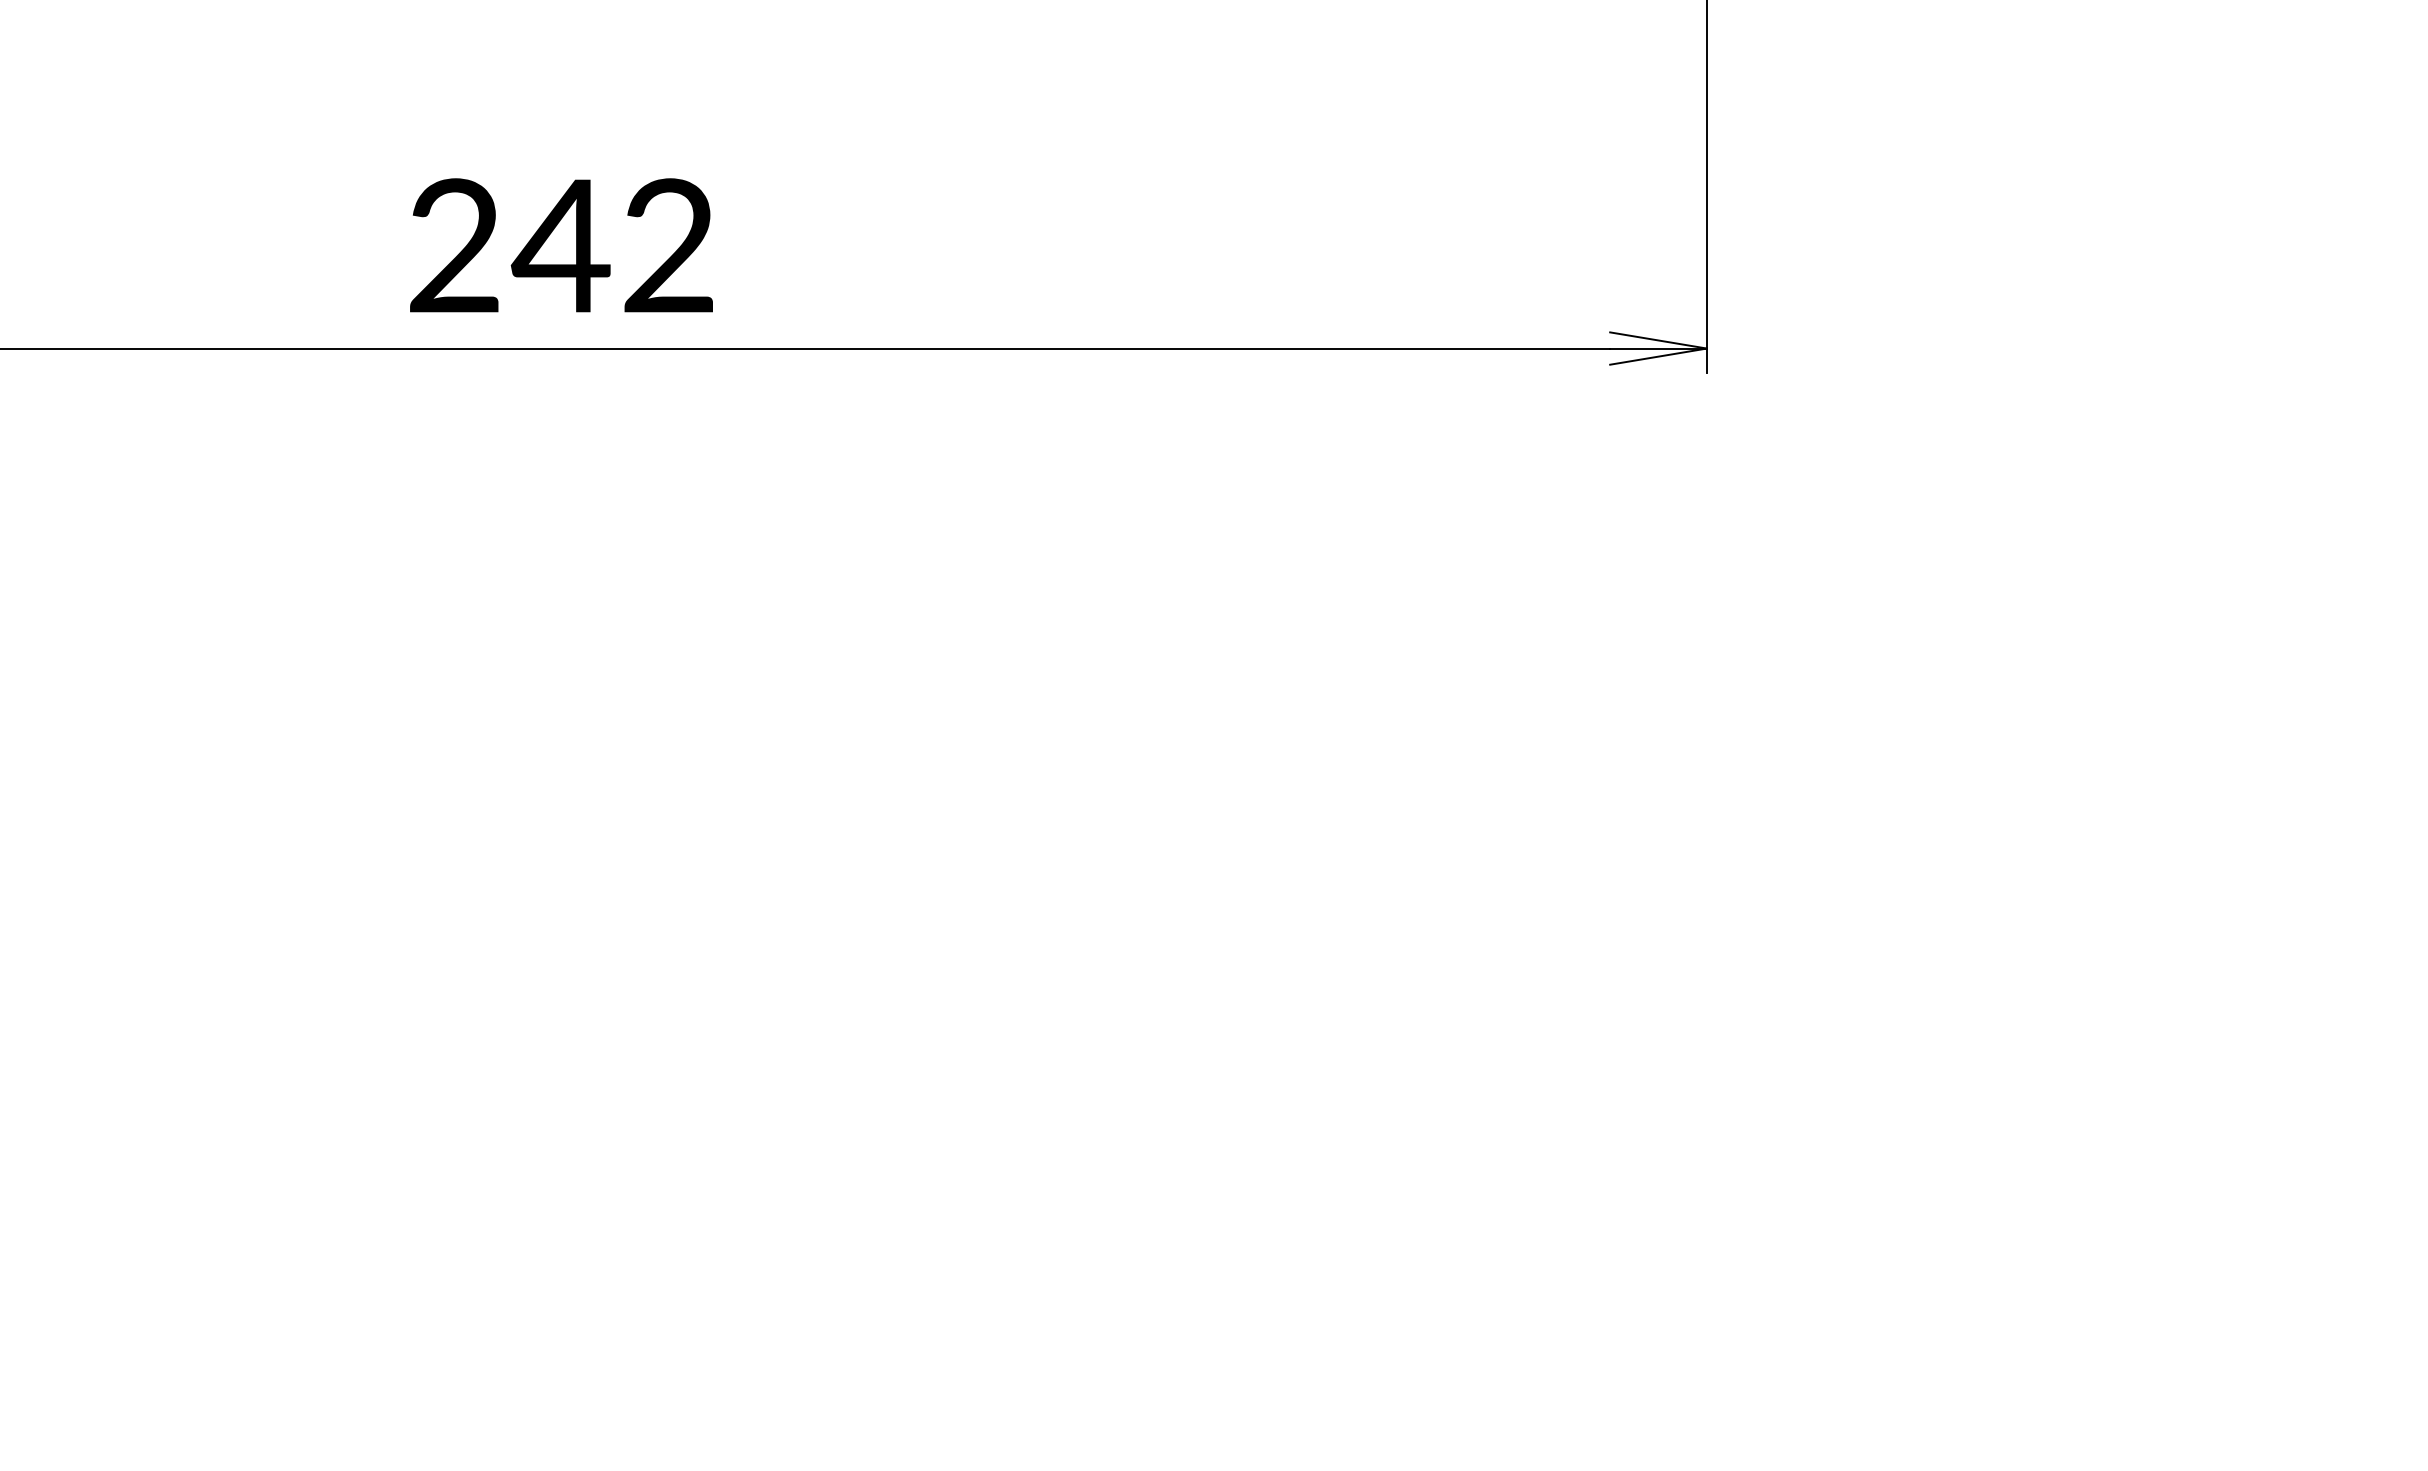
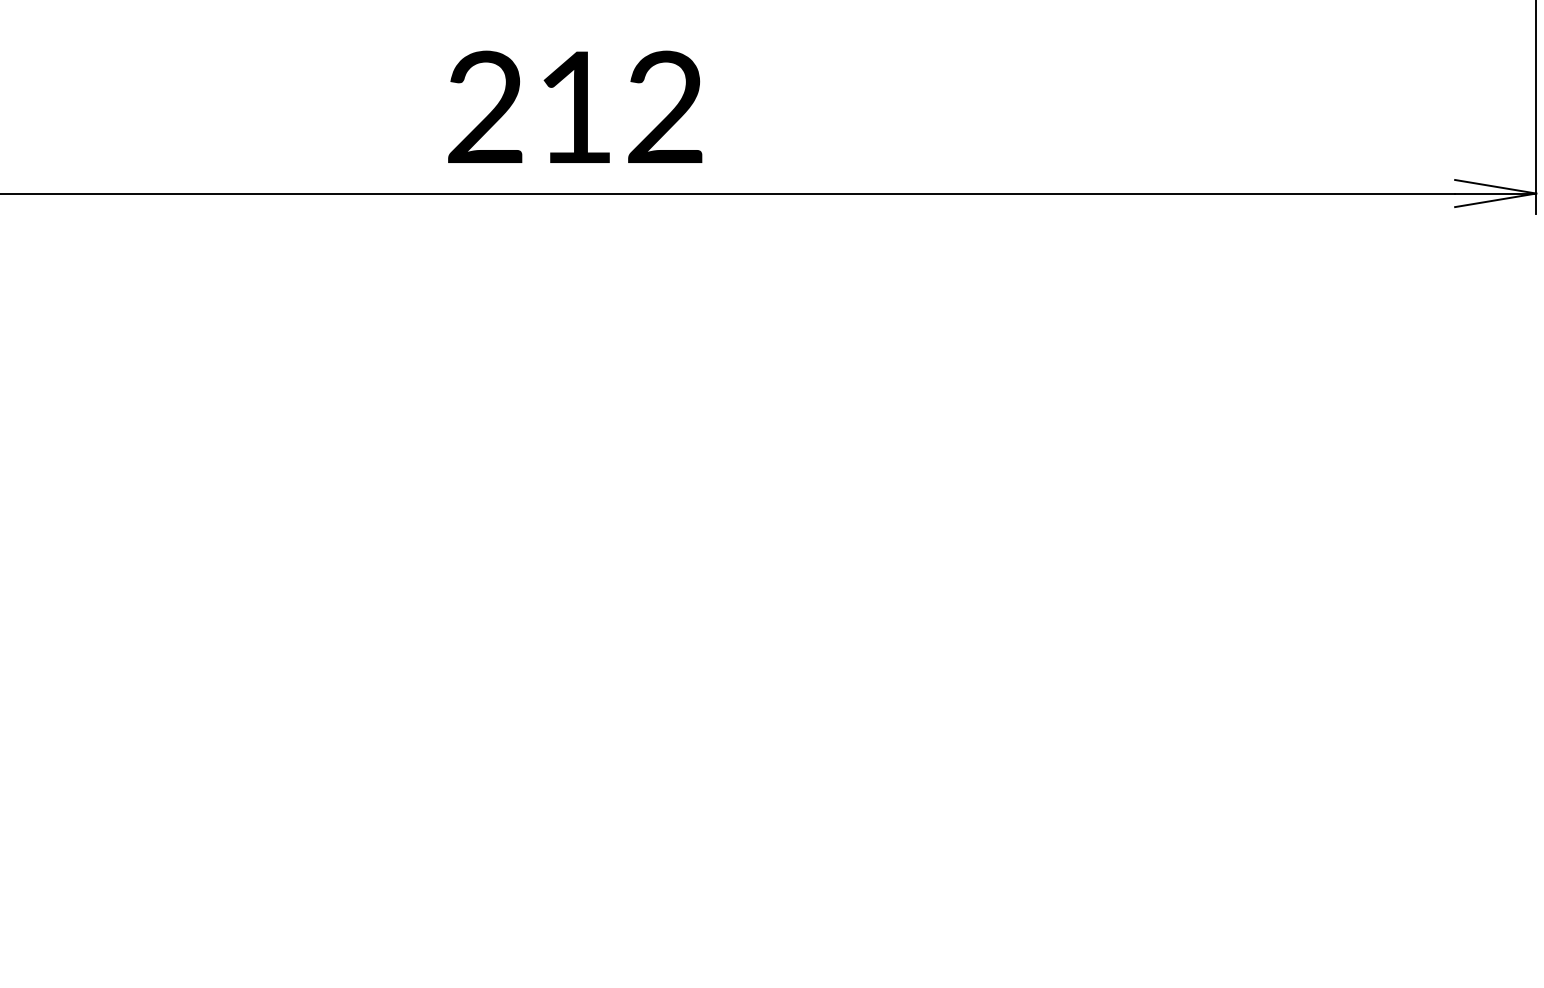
text: (560, 245) -> (574, 107), 242 -> 212

